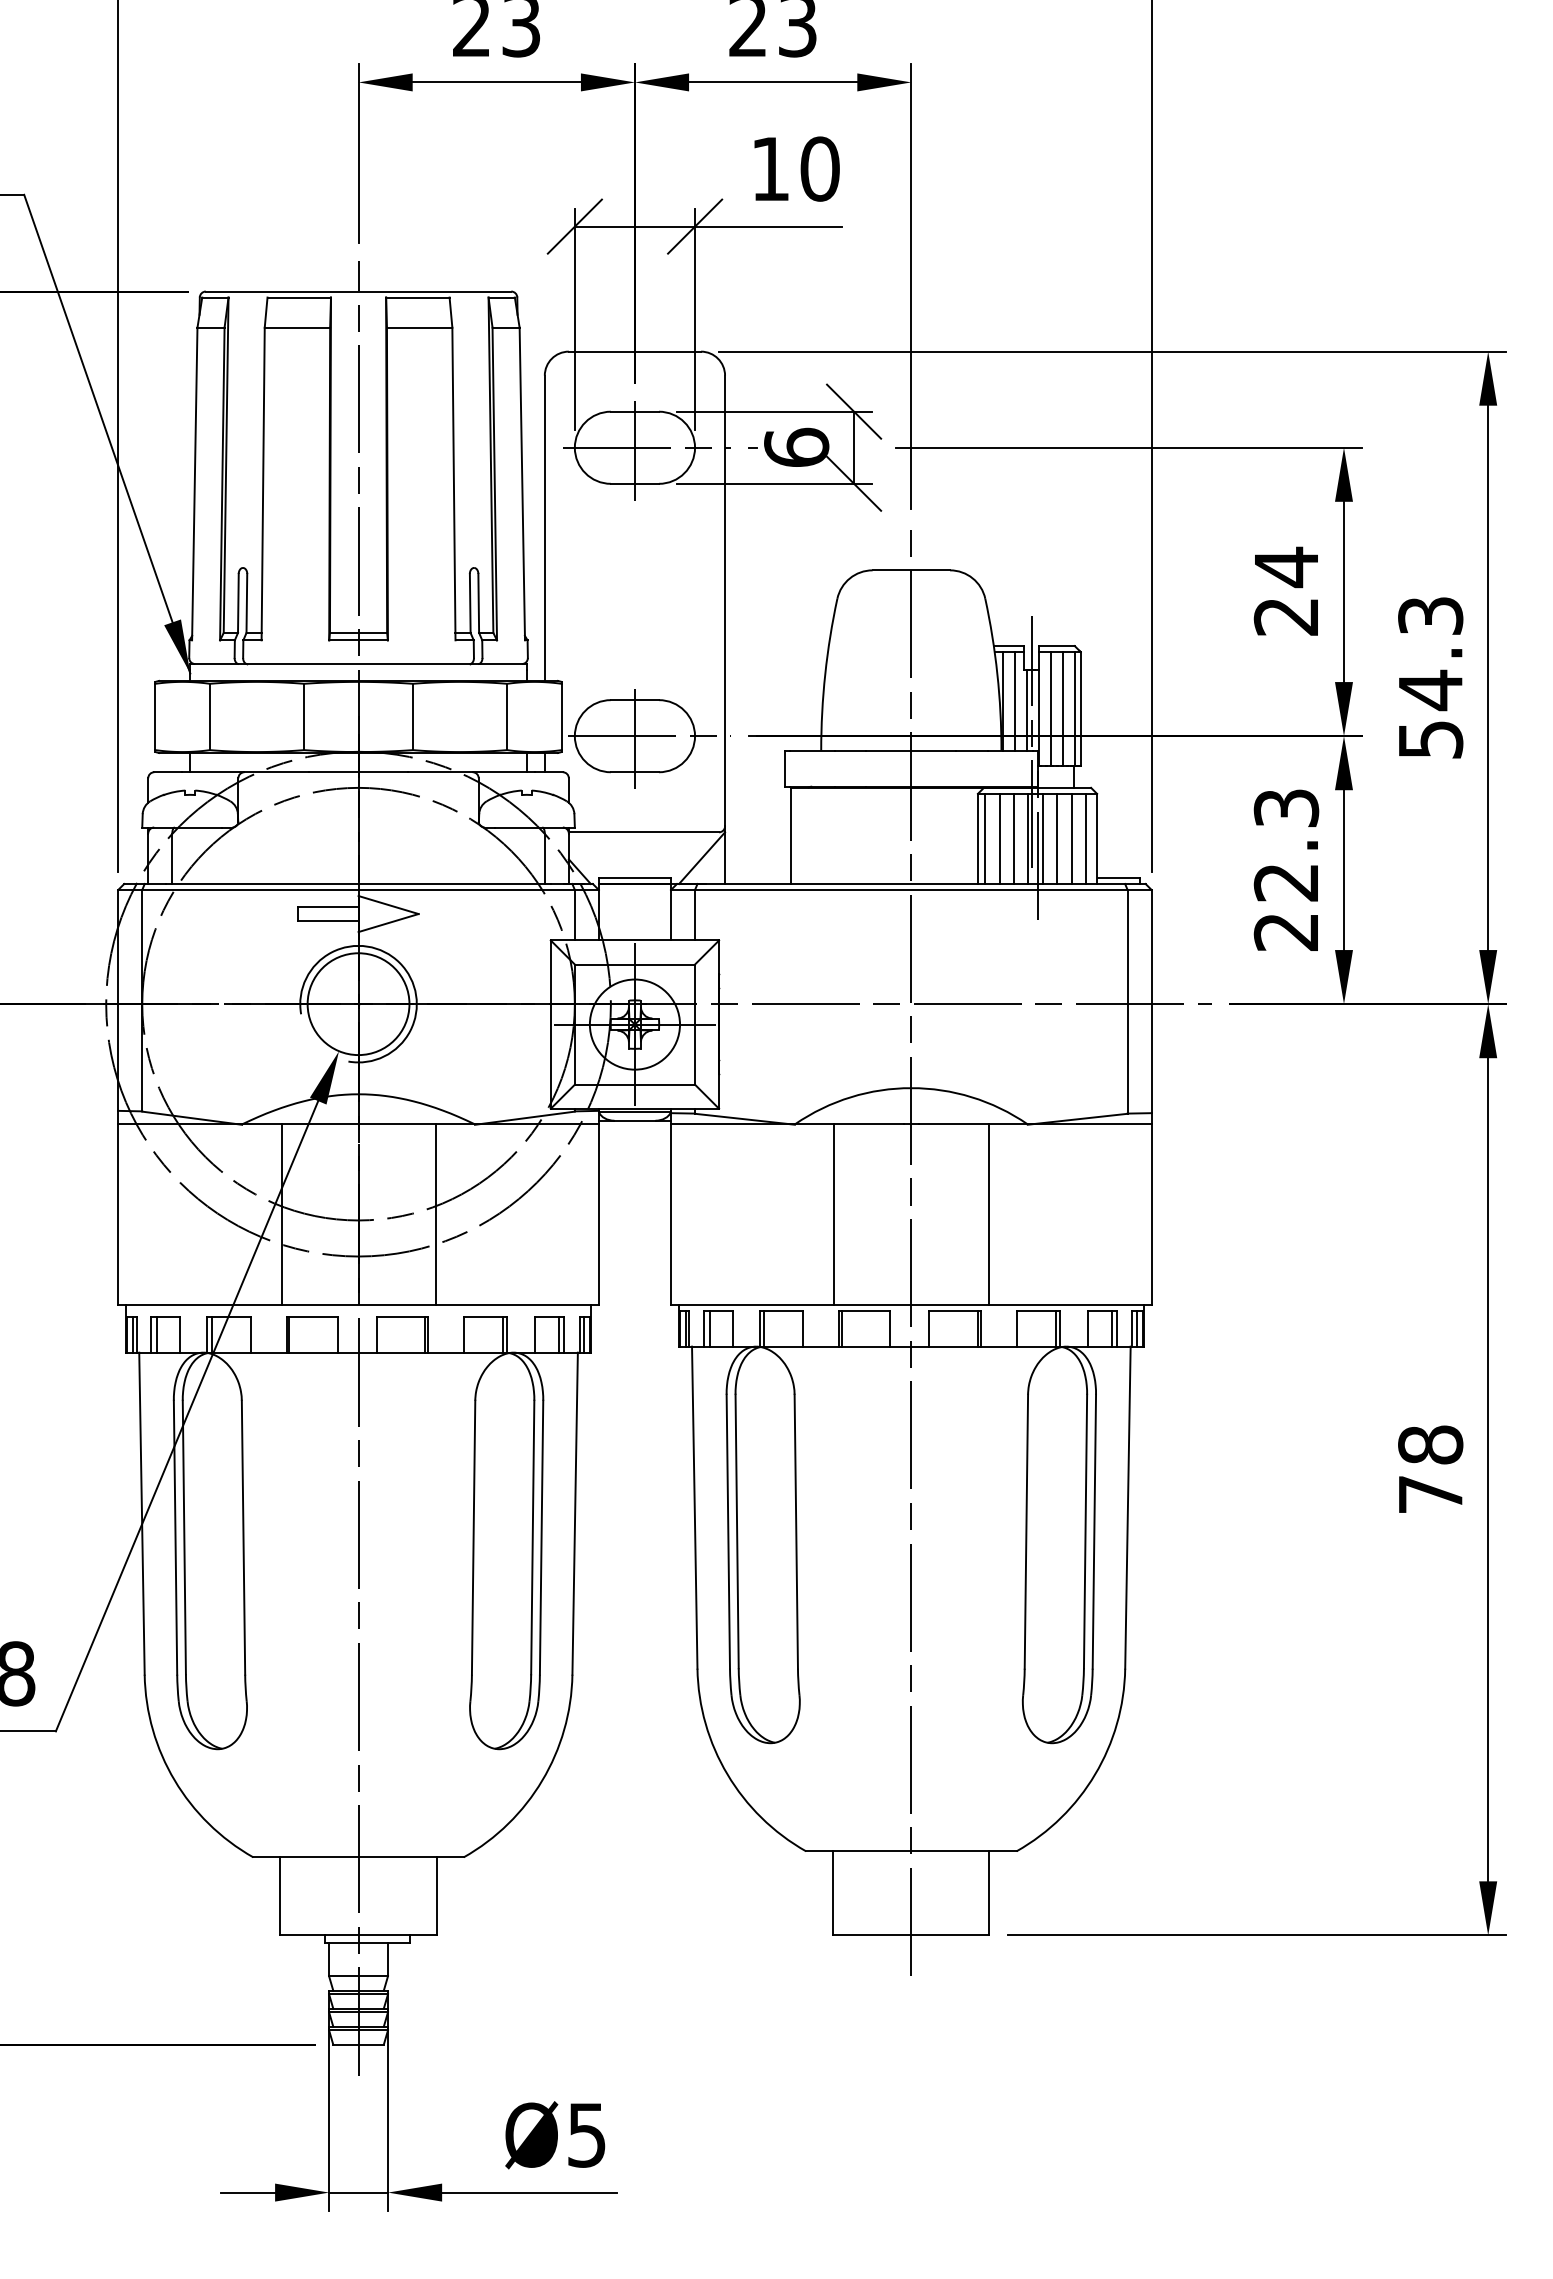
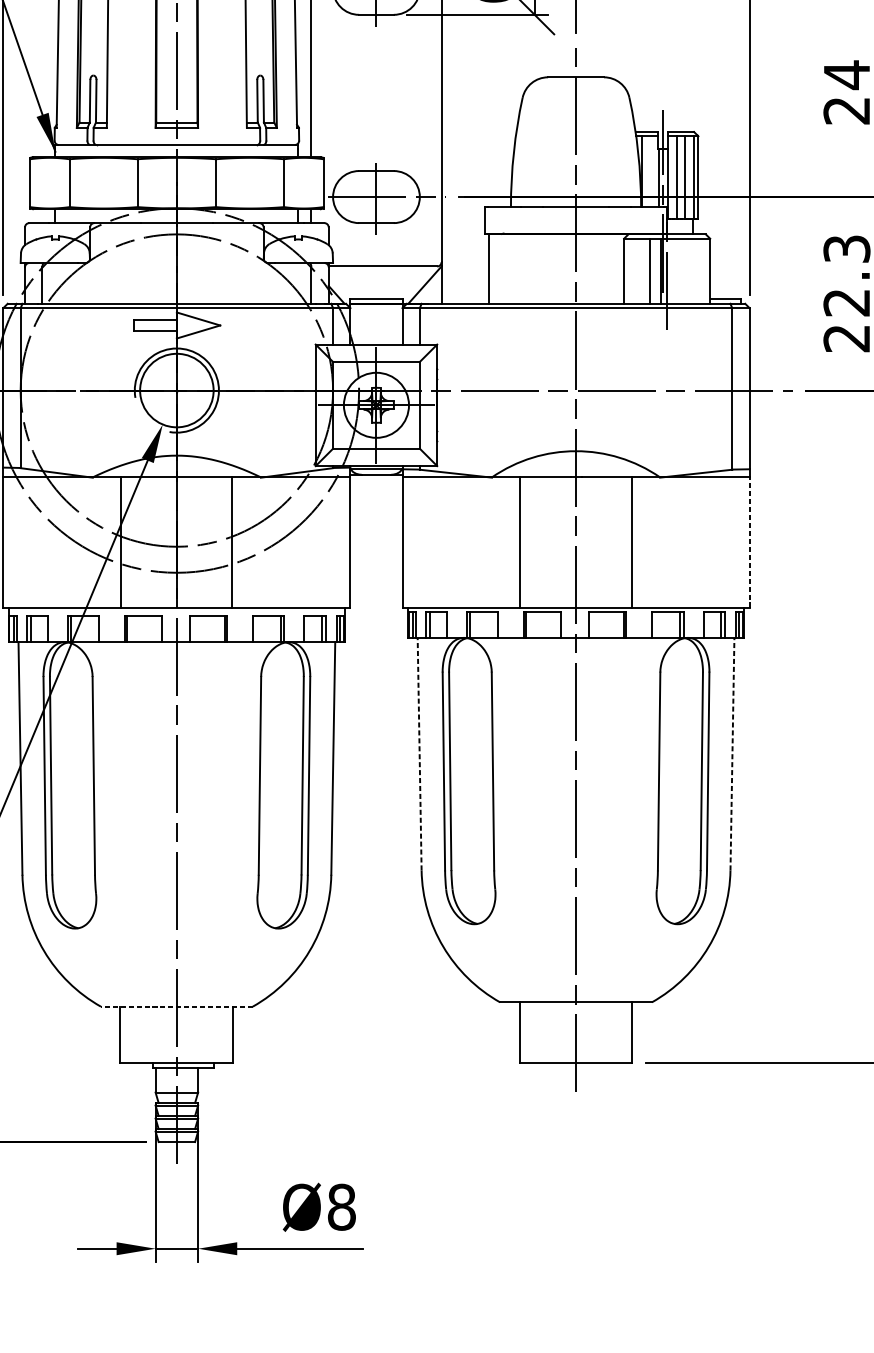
line: (1014, 701) -> (650, 172), removed
line: (985, 838) -> (629, 270), removed
line: (999, 838) -> (639, 270), removed
line: (1042, 838) -> (670, 270), removed
line: (1057, 838) -> (681, 270), removed
line: (1071, 838) -> (691, 270), removed
line: (1086, 838) -> (702, 270), removed
line: (1151, 1213) -> (749, 541), solid -> dashed
line: (694, 1507) -> (419, 754), solid -> dashed
line: (1127, 1507) -> (732, 754), solid -> dashed
line: (358, 1857) -> (176, 1006), solid -> dashed
text: (586, 2134) -> (341, 1206), Ø5 -> Ø8

